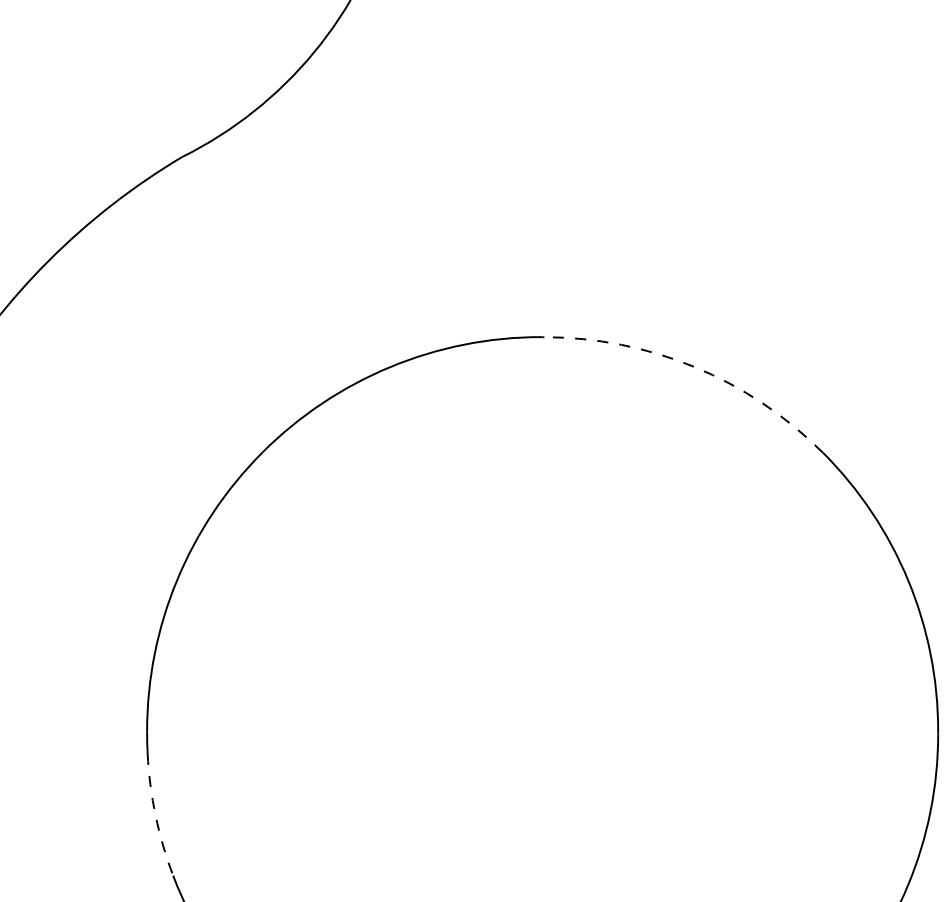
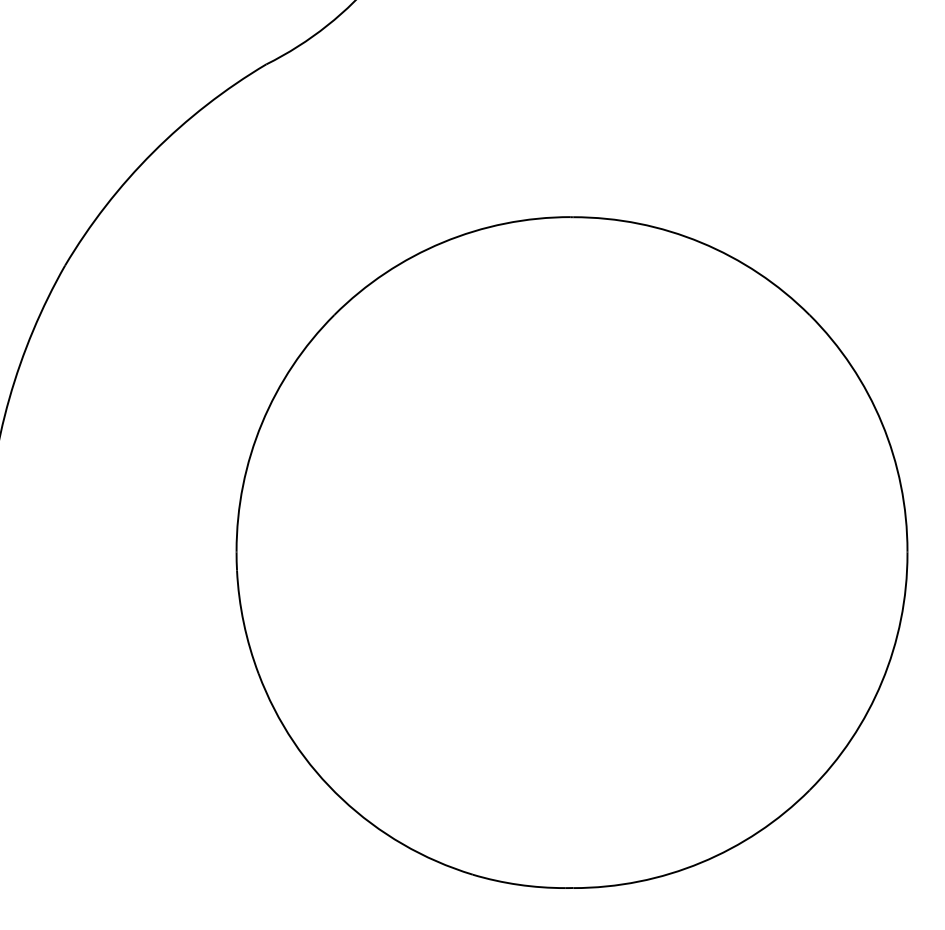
arc: (695, 367) -> (701, 242), dashed -> solid
arc: (155, 816) -> (243, 623), dashed -> solid

